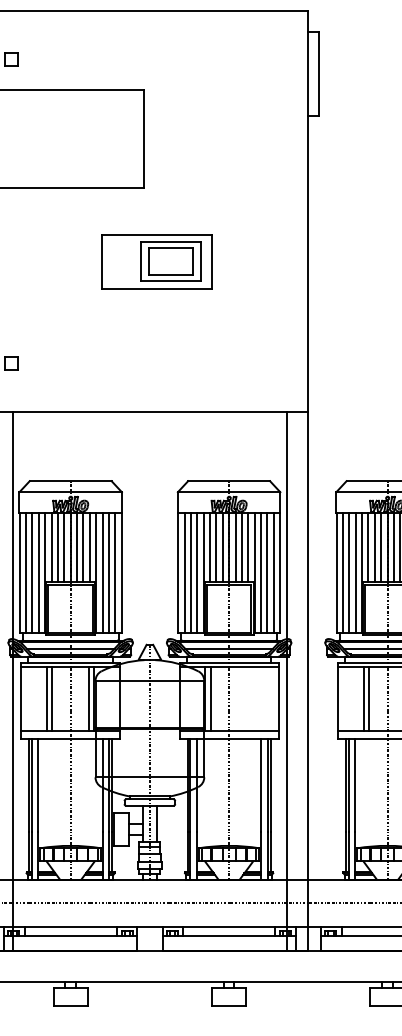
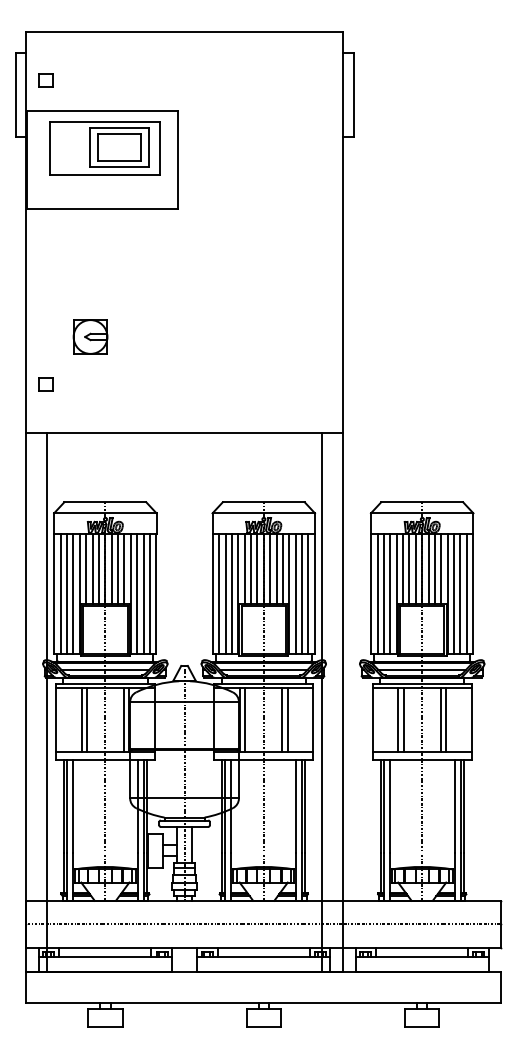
part: (155, 262) -> (104, 148), moved
part: (55, 315) -> (90, 336), added
line: (247, 698) -> (282, 719), added
line: (252, 698) -> (287, 719), added

